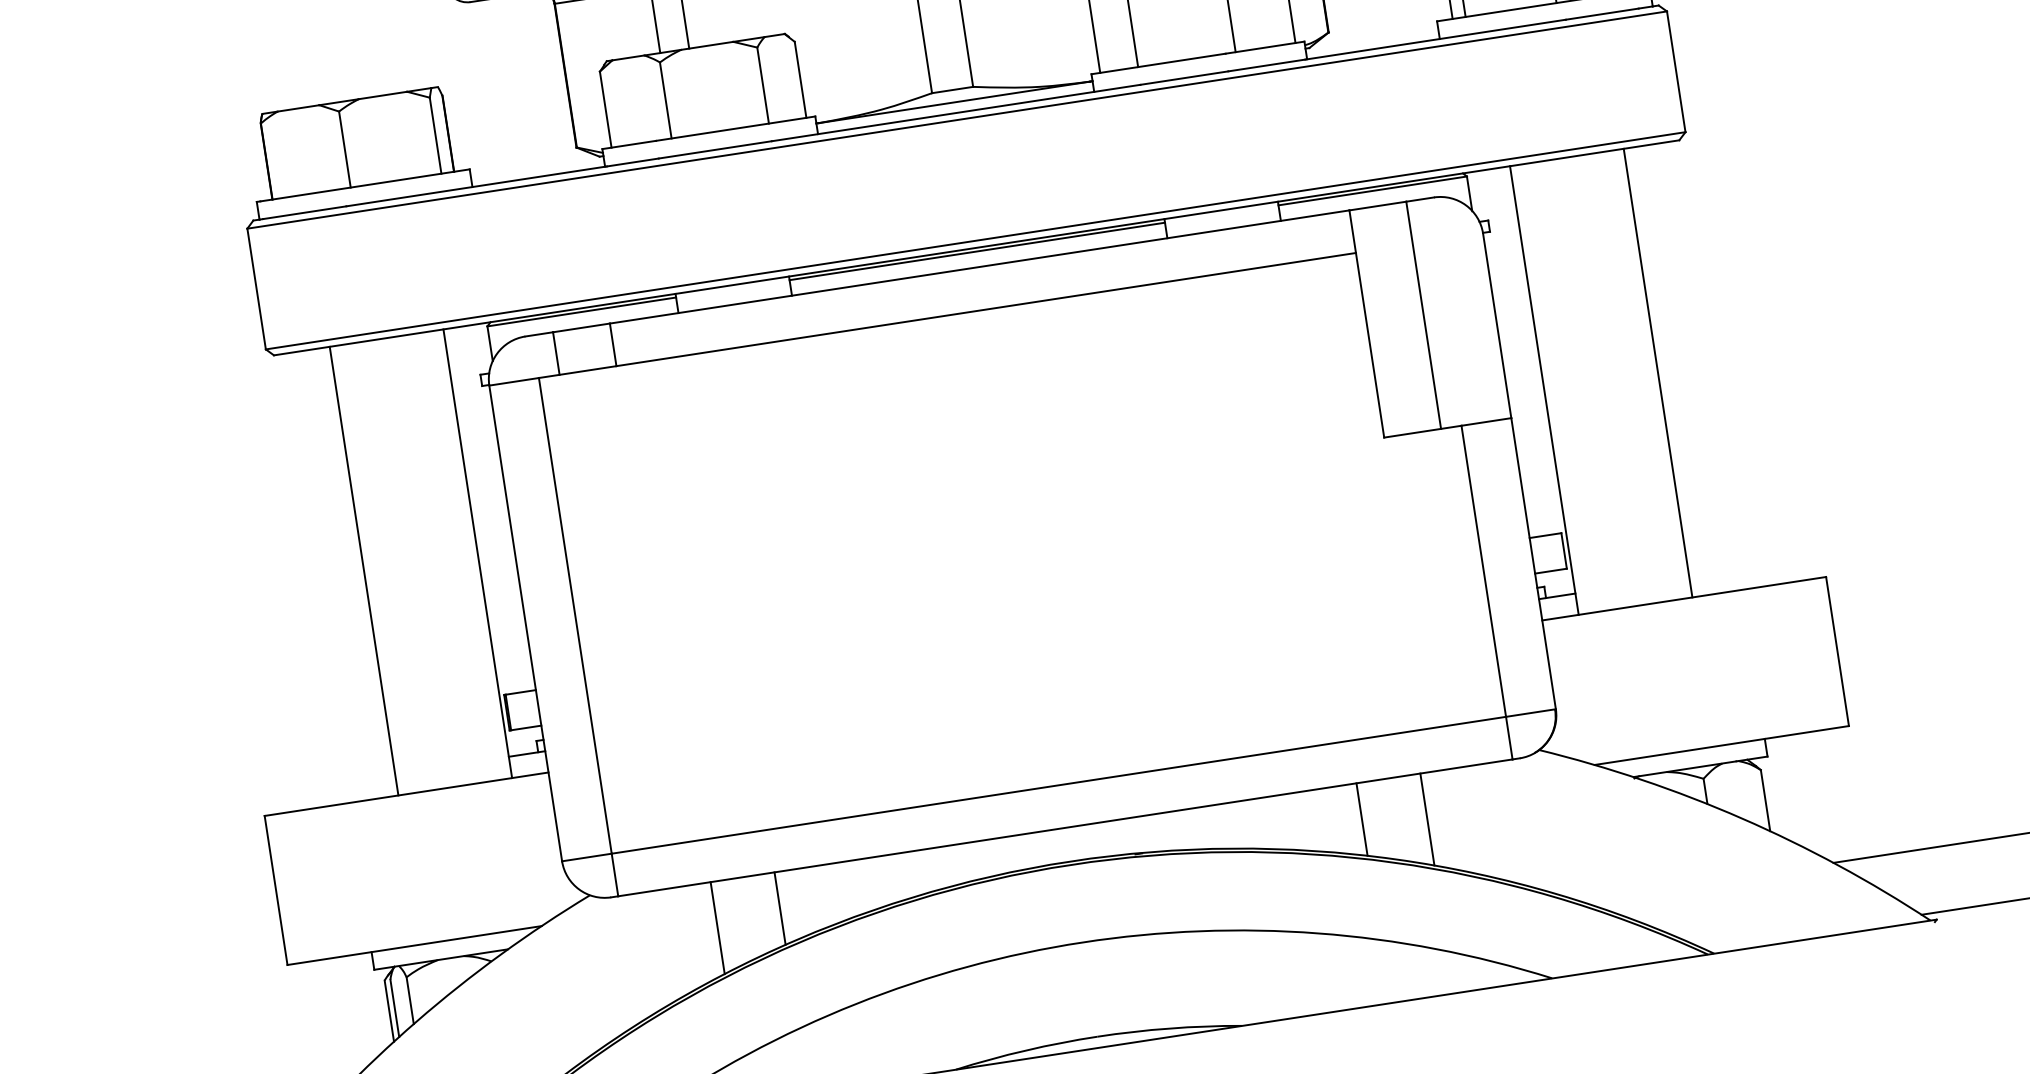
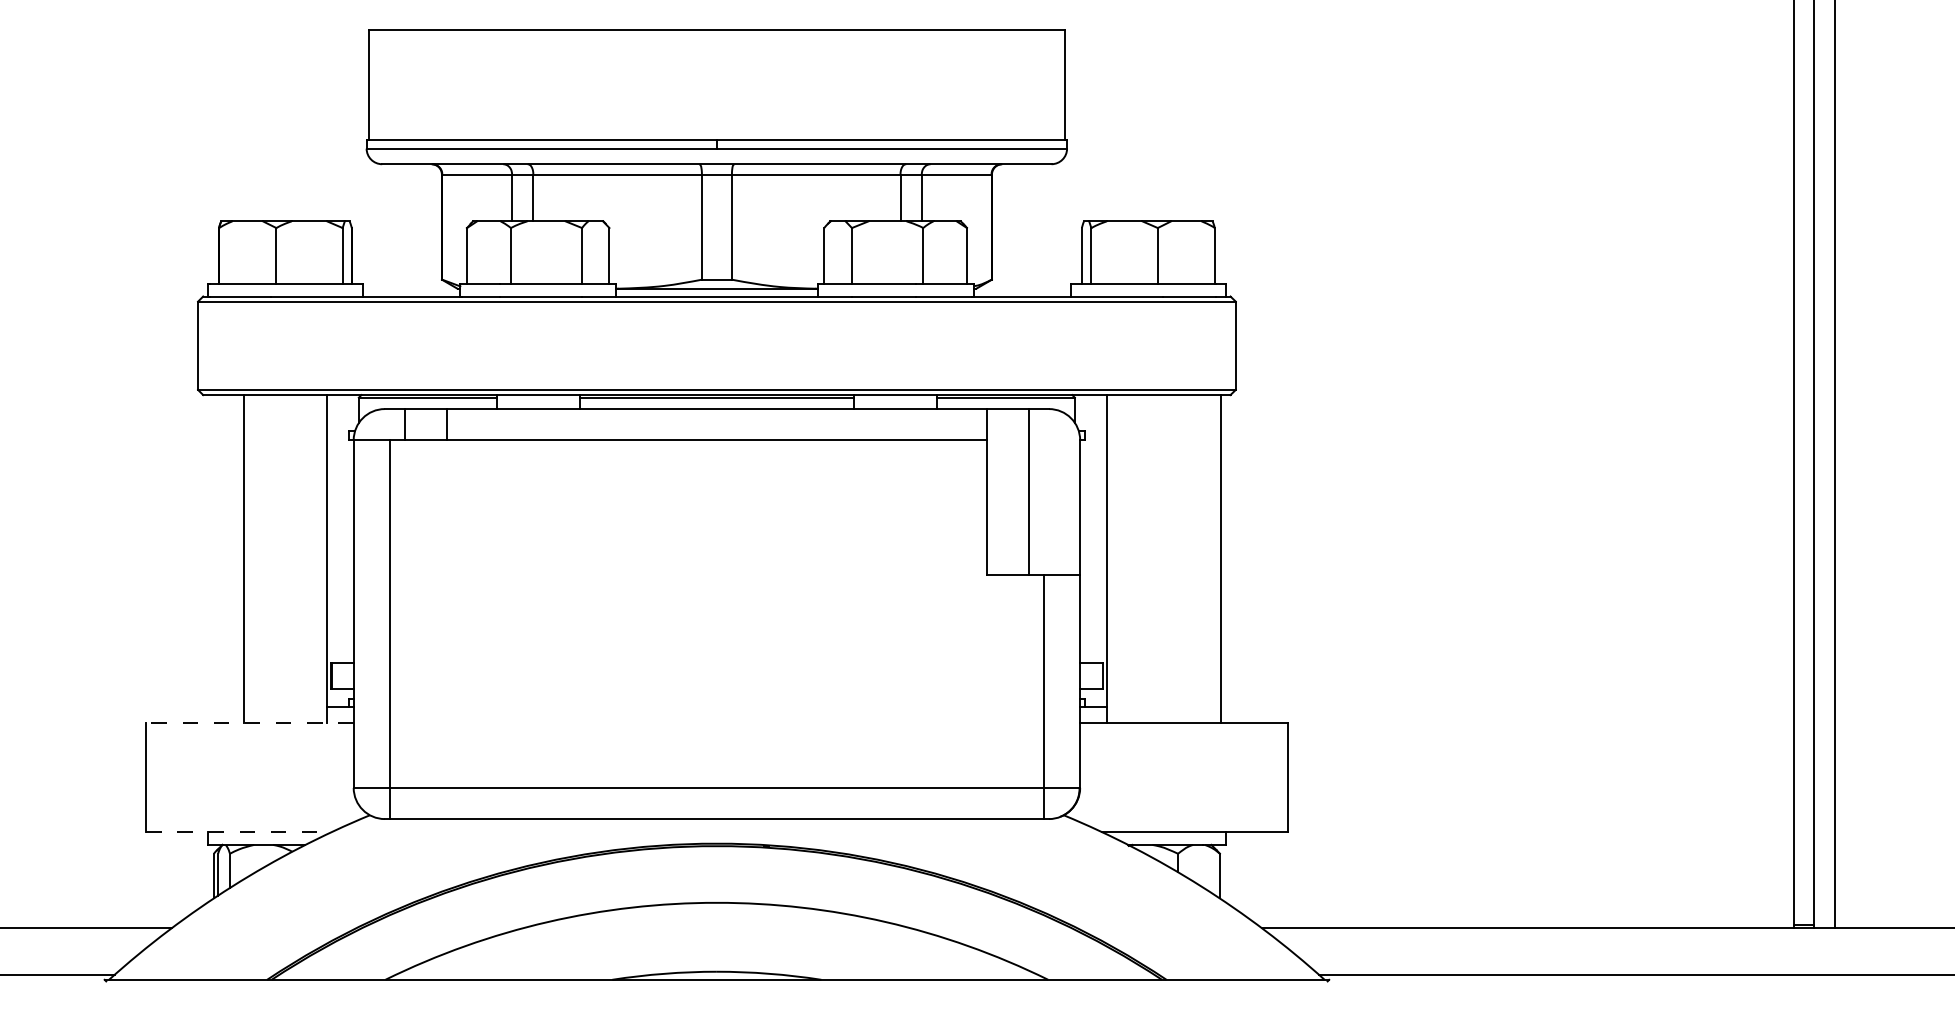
line: (1657, 373) -> (1220, 559), moved
line: (406, 794) -> (249, 723), solid -> dashed
line: (1361, 819) -> (929, 845), removed
line: (1427, 819) -> (976, 852), removed
line: (780, 908) -> (504, 845), removed
line: (717, 927) -> (457, 852), removed
line: (414, 944) -> (239, 831), solid -> dashed

